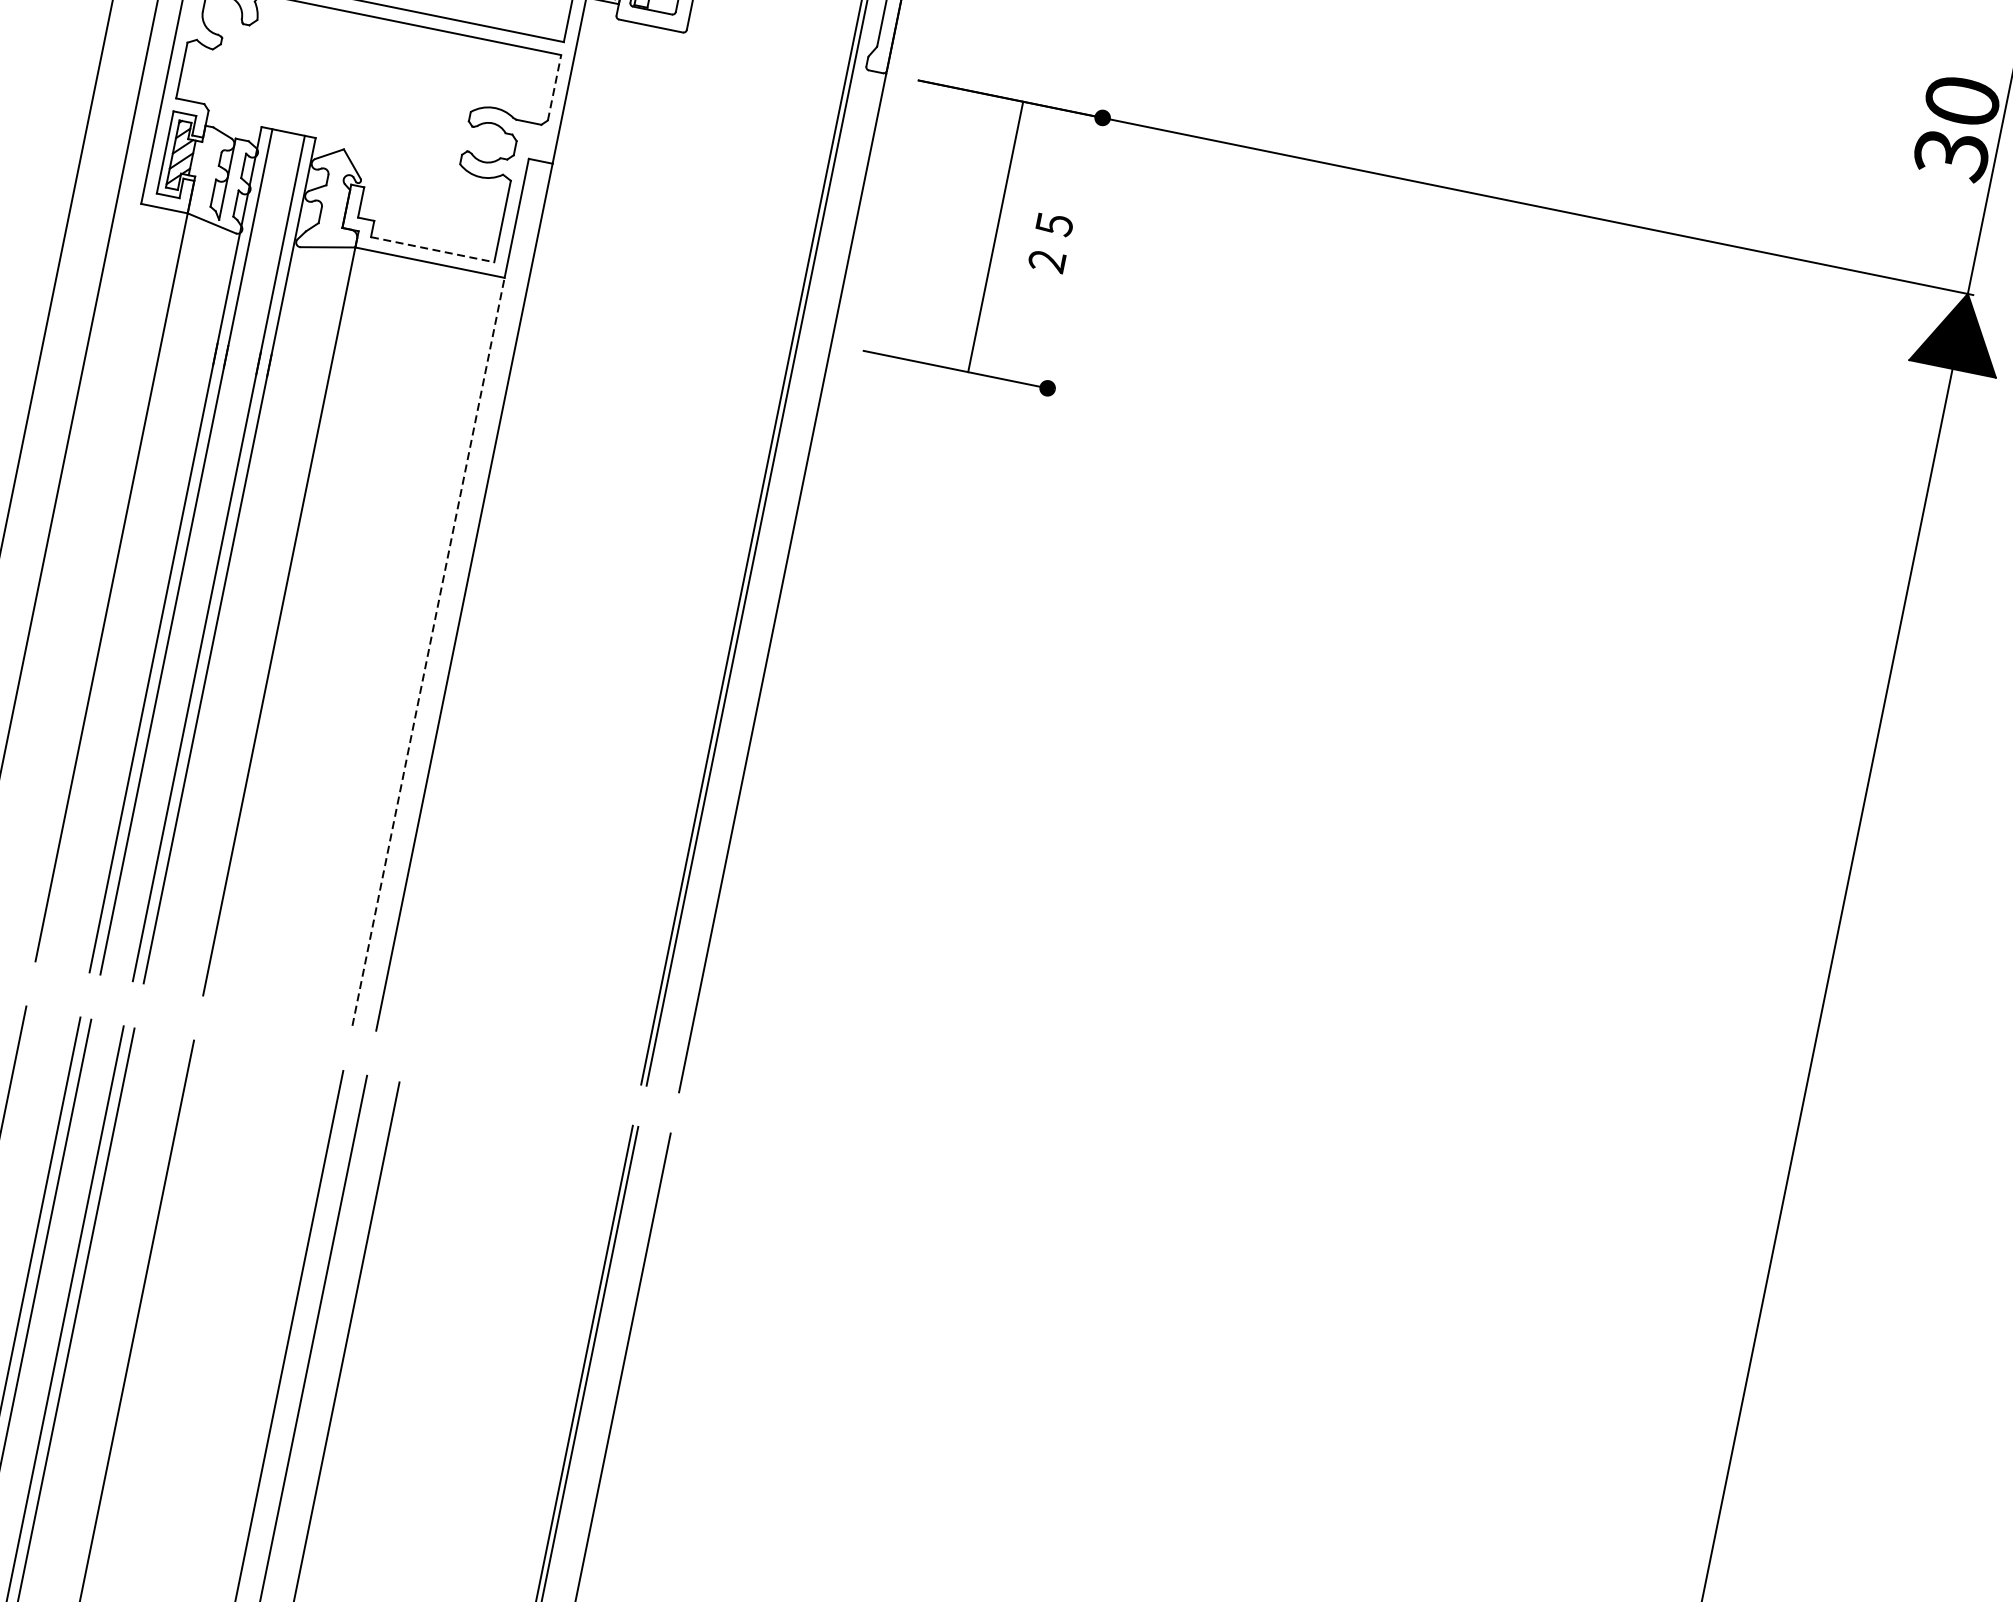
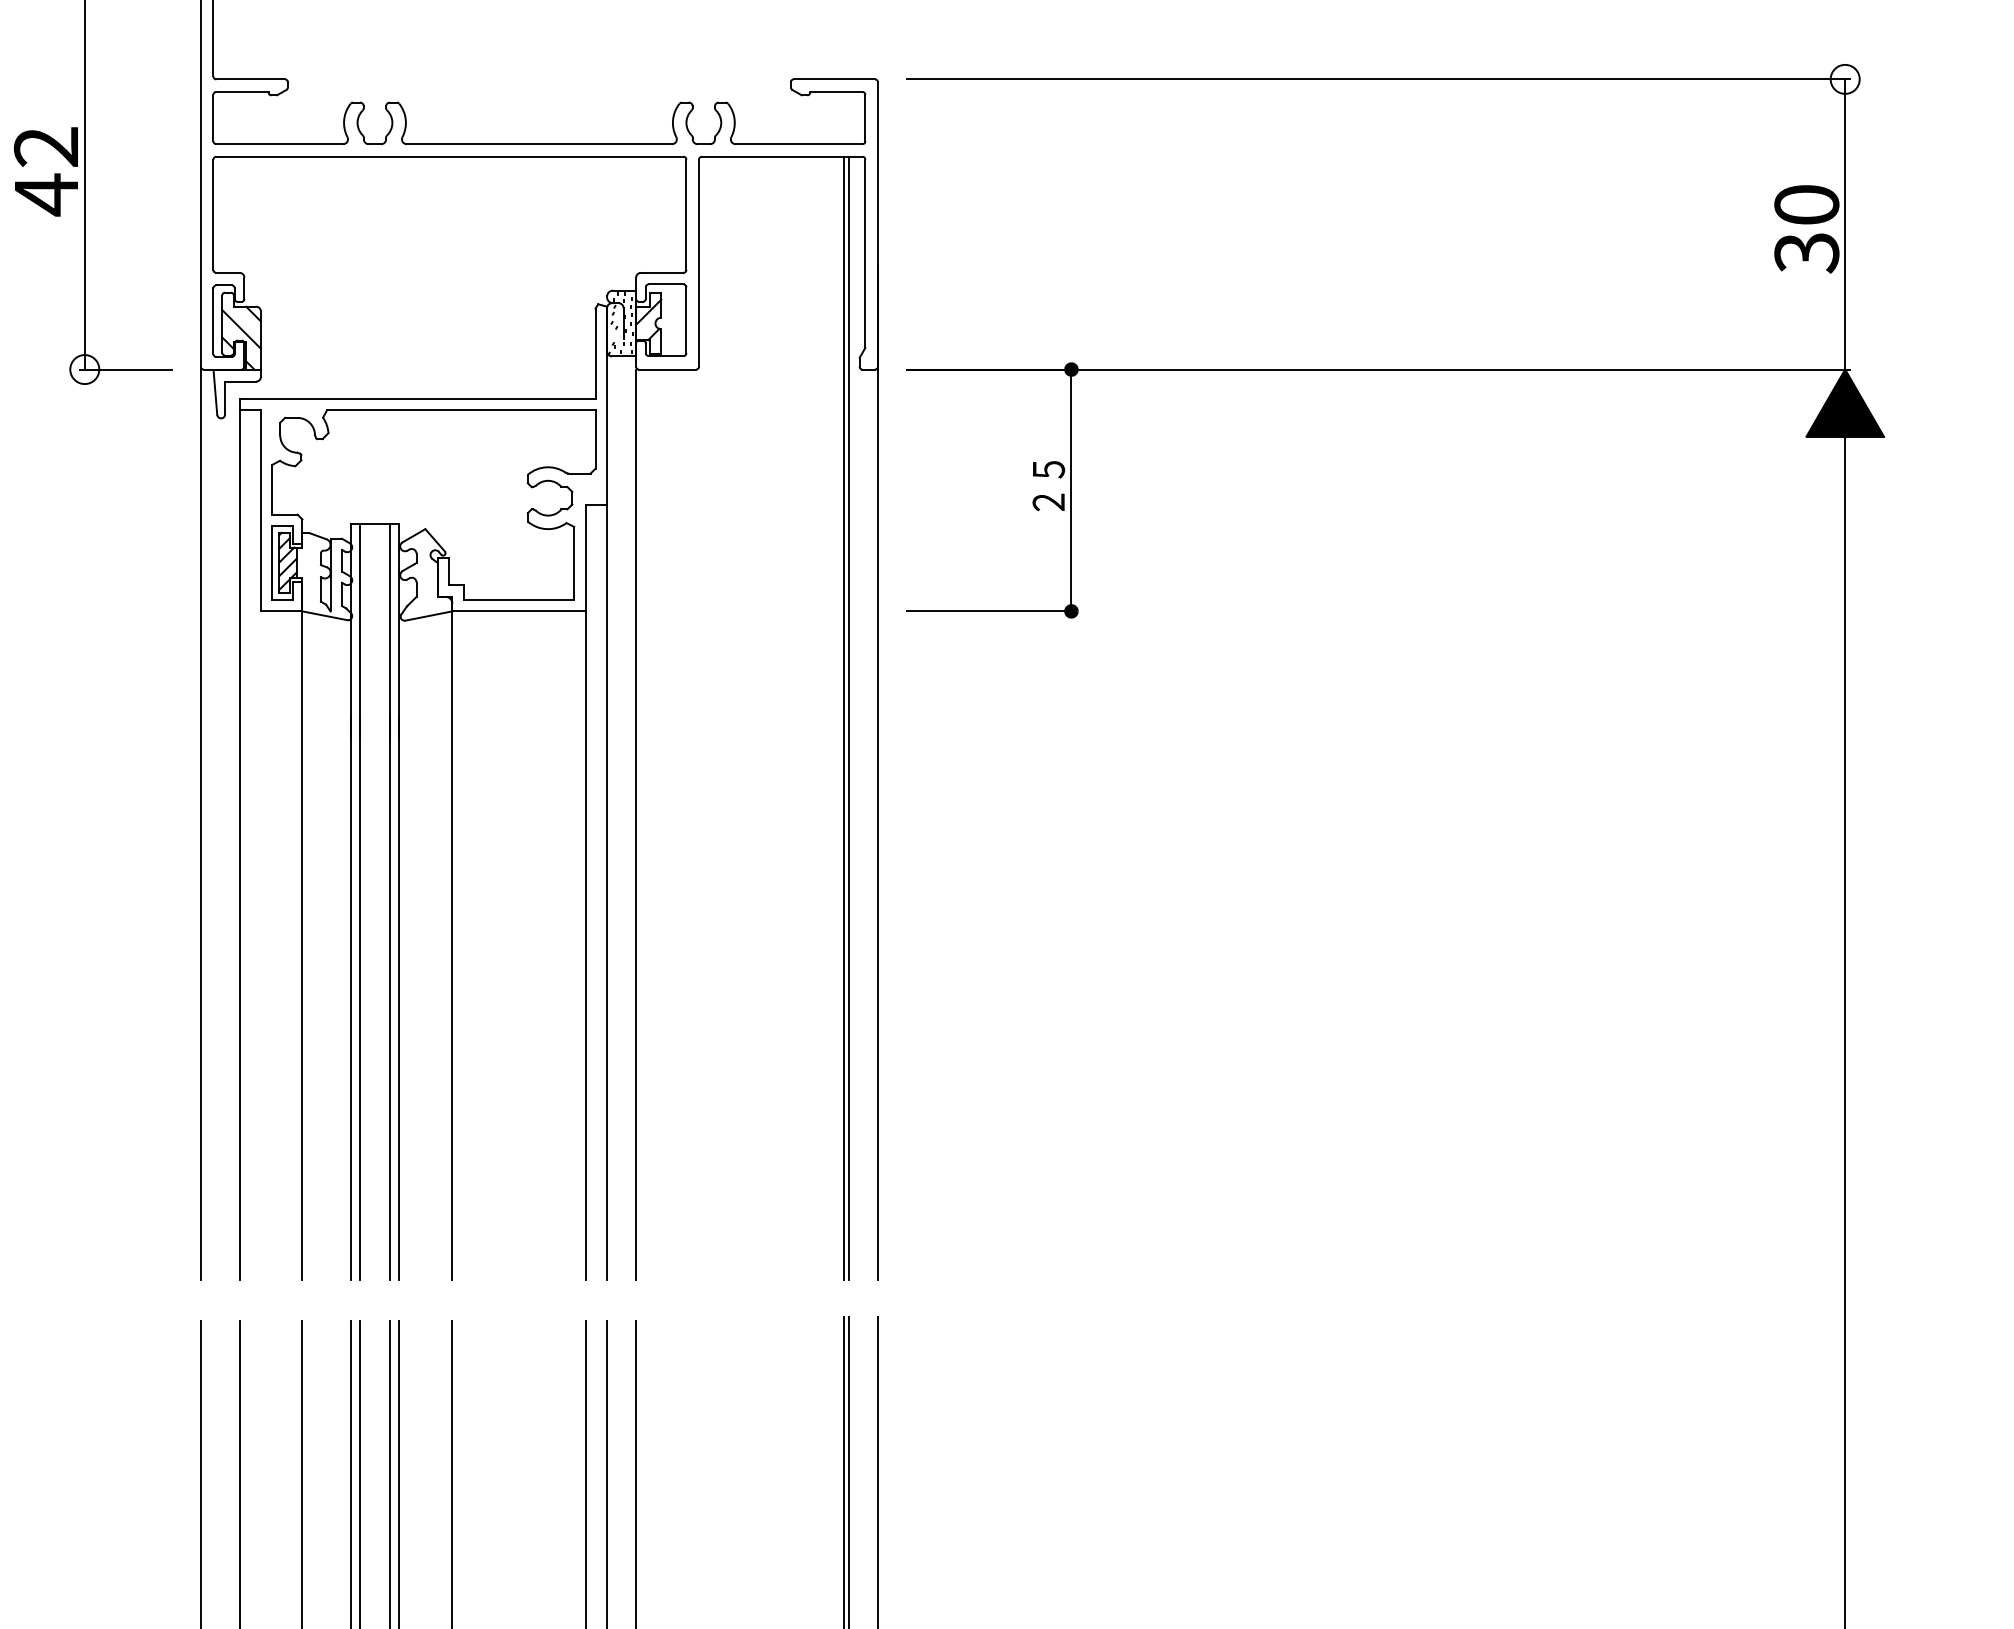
line: (554, 86) -> (595, 438), dashed -> solid
line: (995, 237) -> (1071, 490), moved
line: (433, 249) -> (519, 599), dashed -> solid
line: (512, 527) -> (636, 824), added
line: (428, 651) -> (585, 945), dashed -> solid

